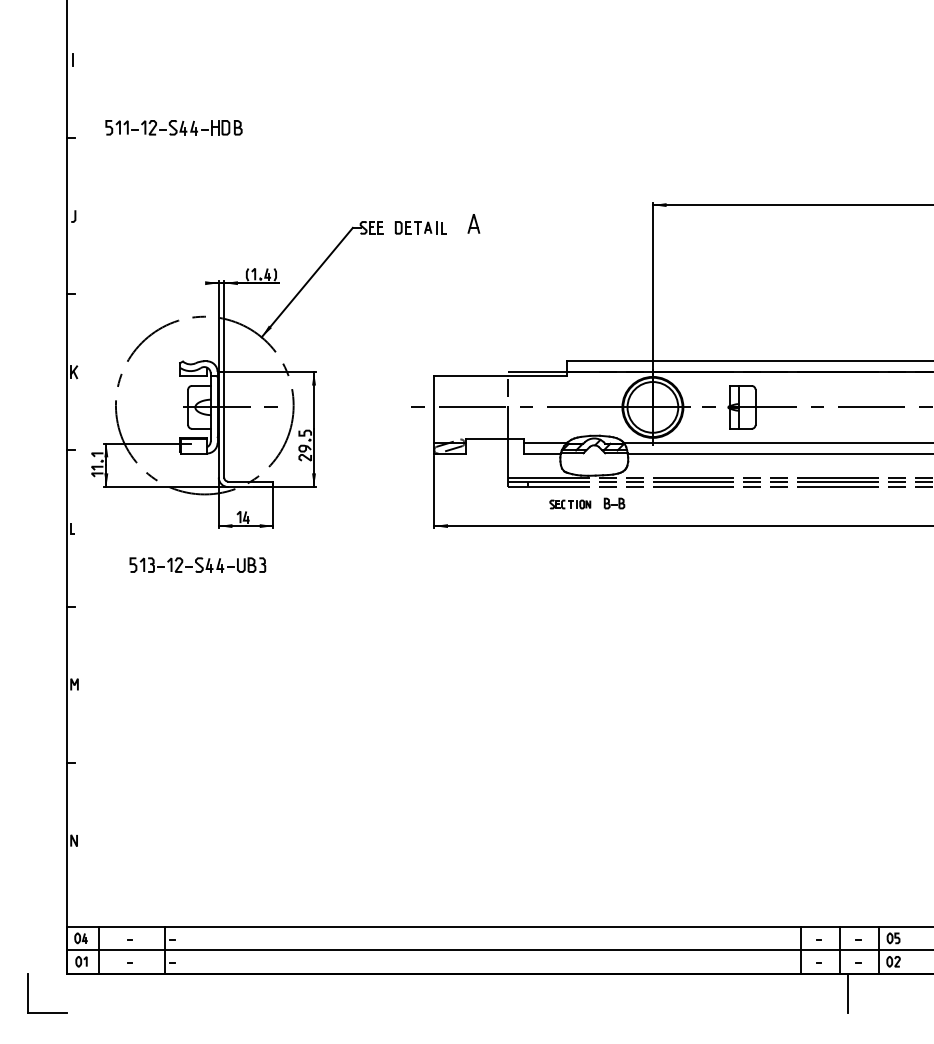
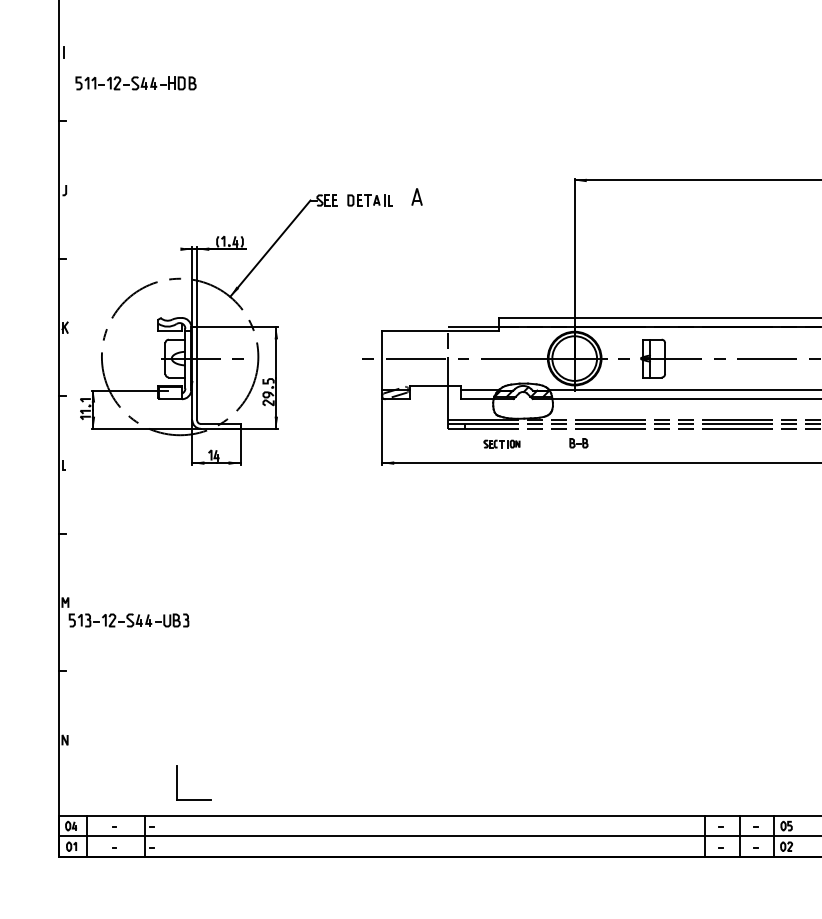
part: (173, 127) -> (135, 83), moved
part: (614, 503) -> (578, 443), moved
part: (197, 565) -> (128, 620), moved
part: (29, 992) -> (177, 782), moved
line: (848, 993) -> (746, 874), removed

